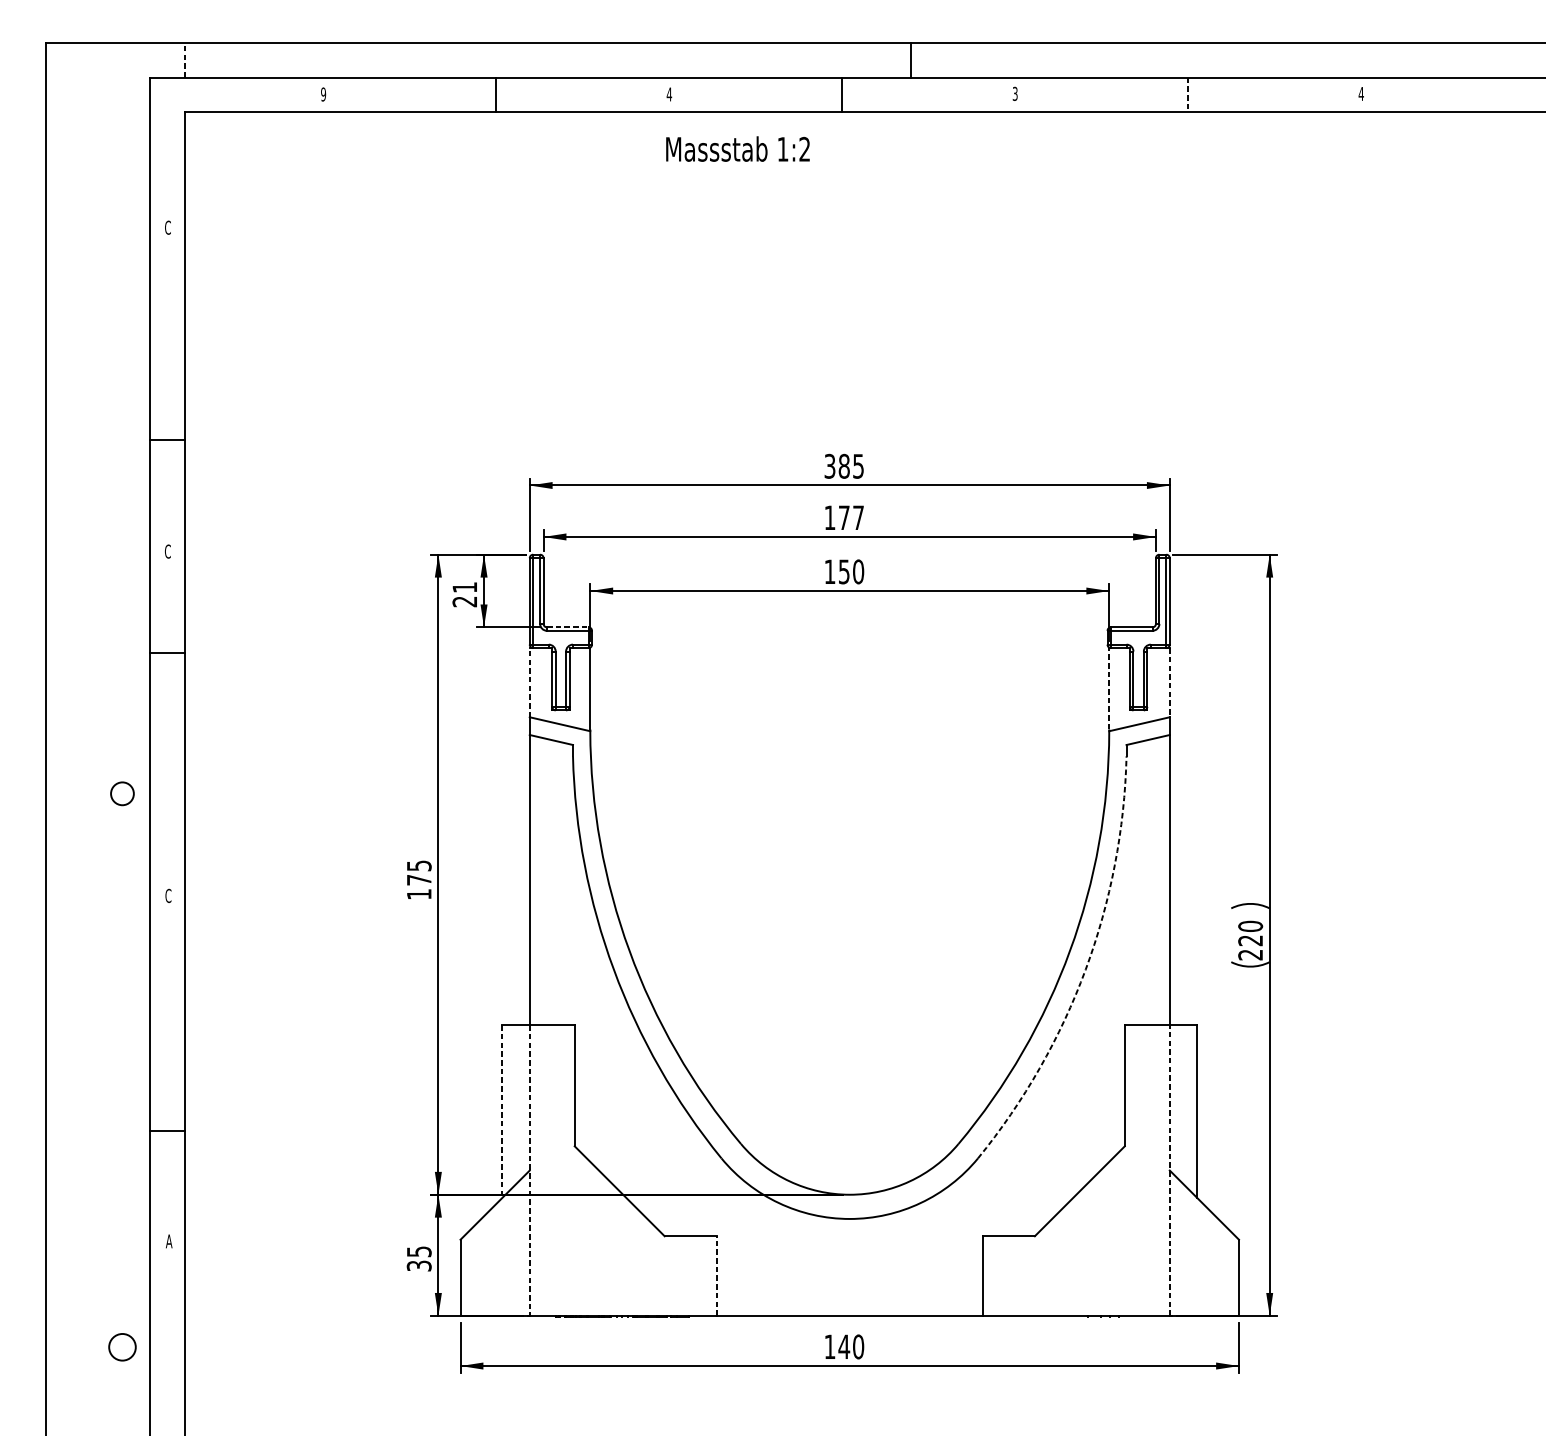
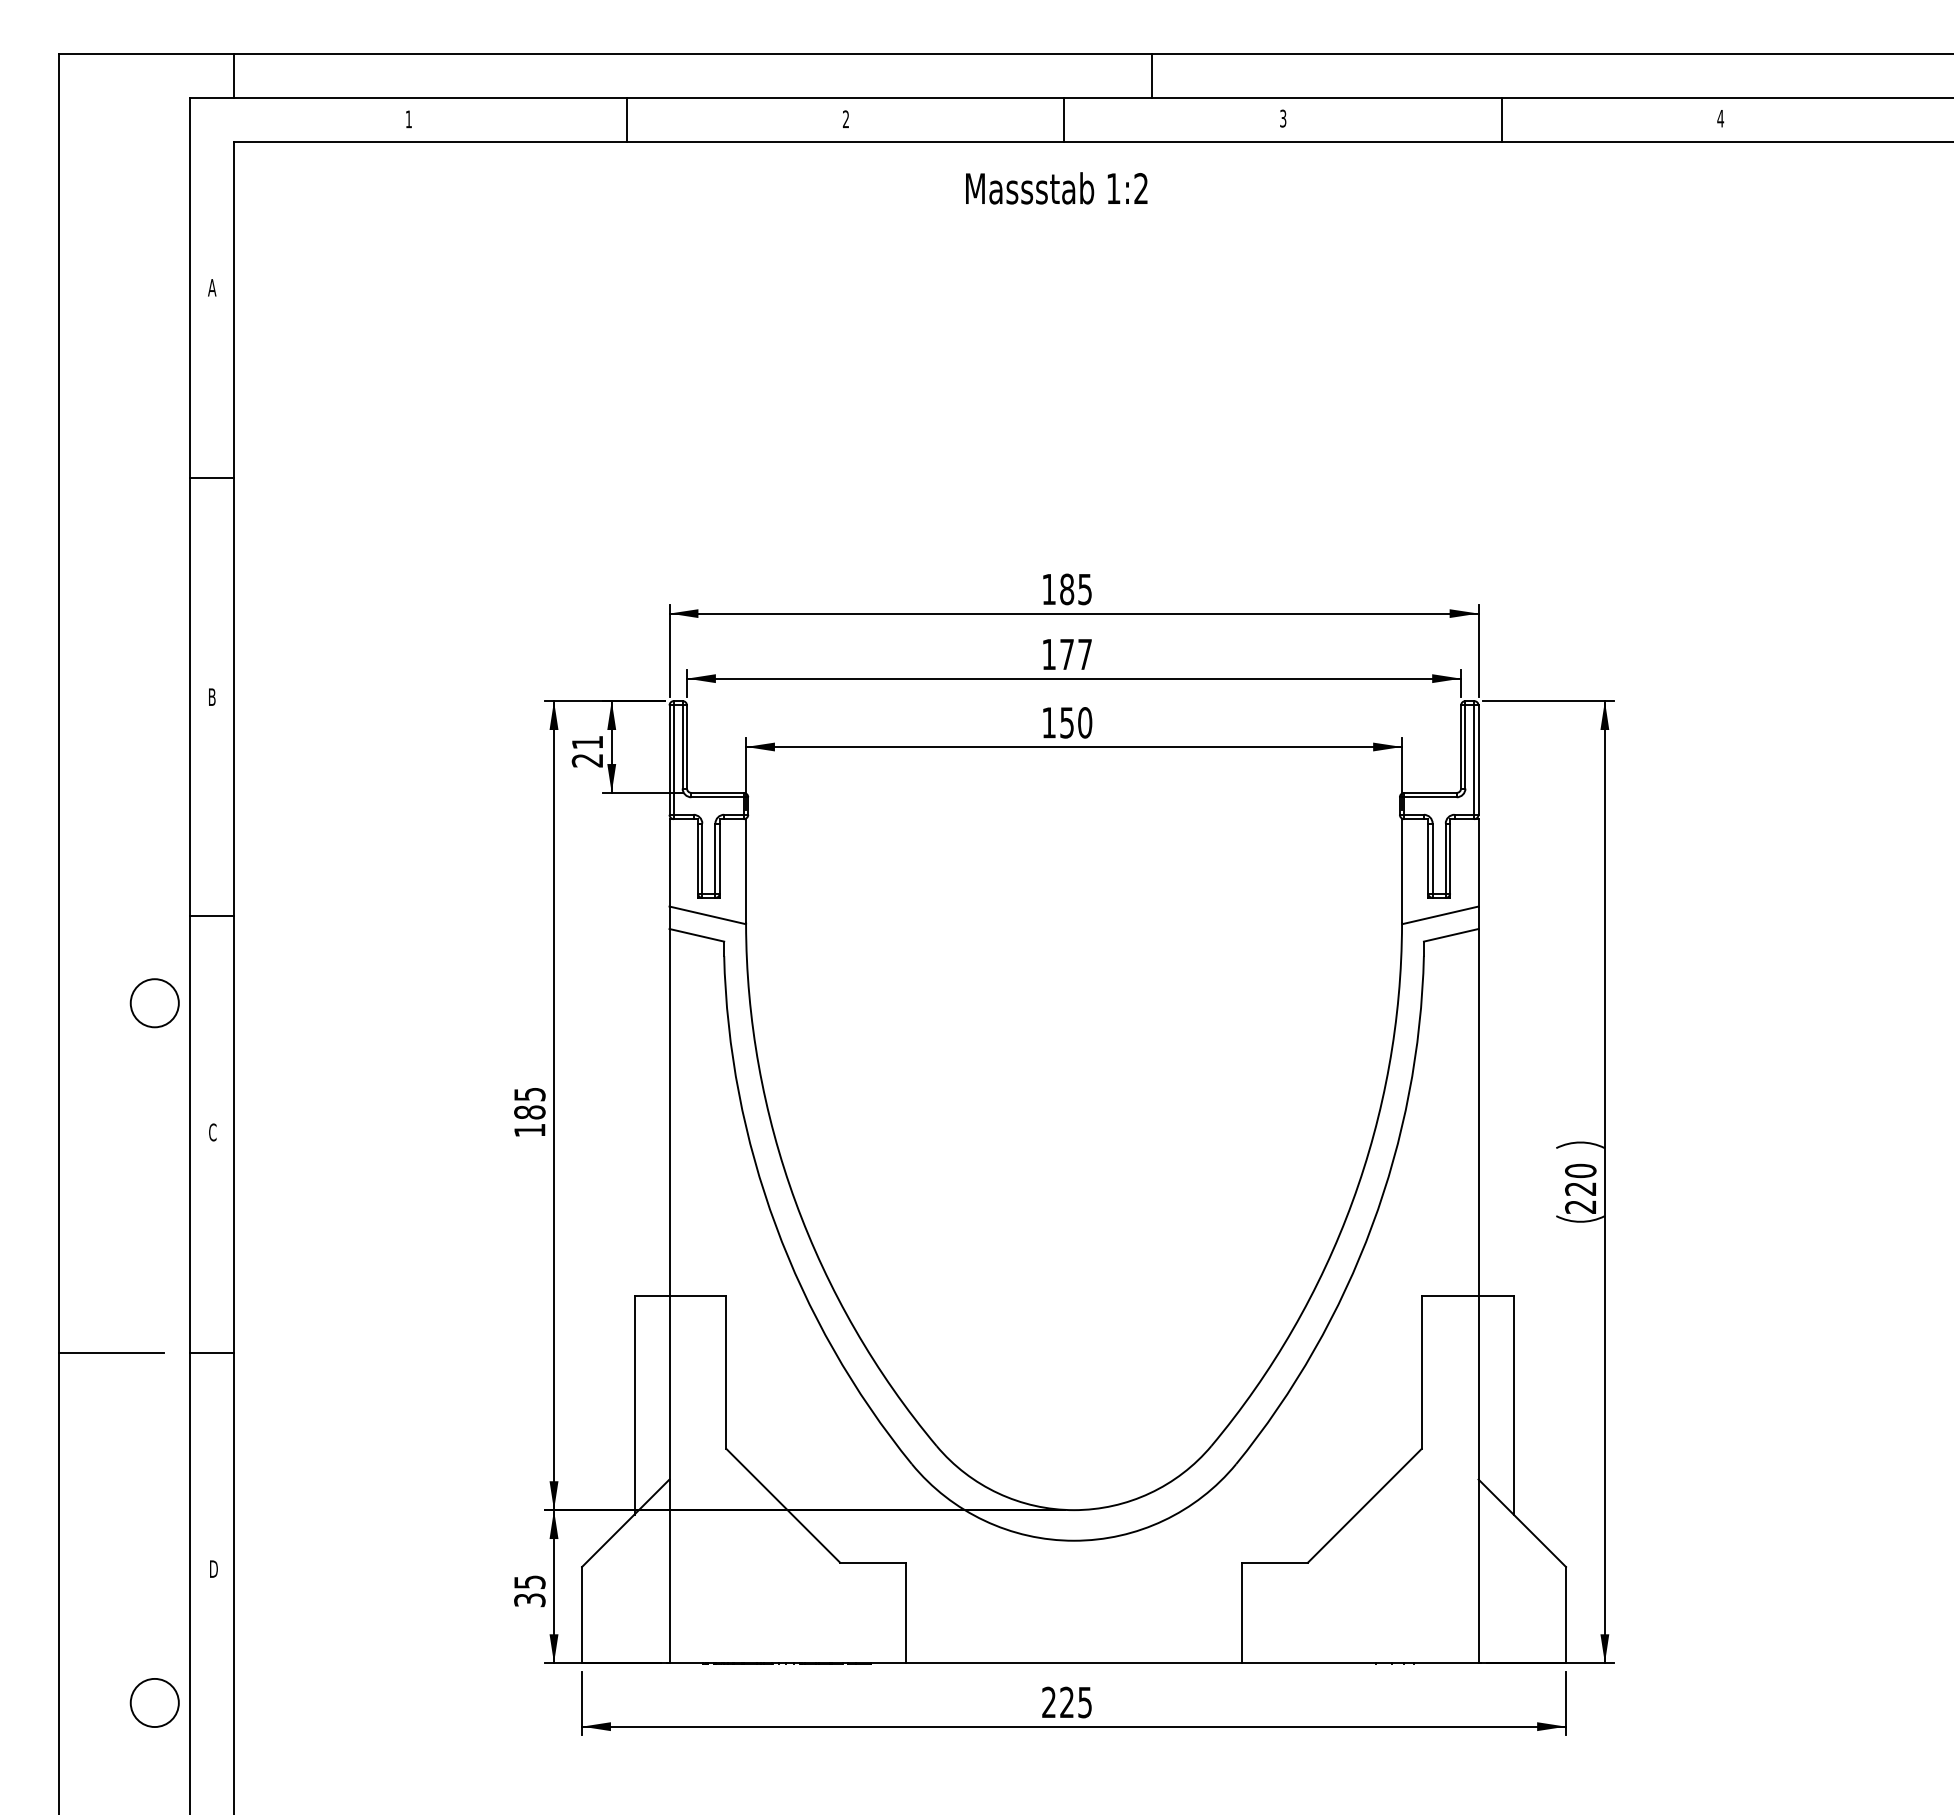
line: (184, 60) -> (233, 76), dashed -> solid
text: (323, 94) -> (408, 119), 9 -> 1
text: (668, 94) -> (845, 119), 4 -> 2
line: (1187, 94) -> (1501, 119), dashed -> solid
text: (737, 149) -> (1056, 188), moved
text: (168, 227) -> (212, 287), C -> A
line: (167, 440) -> (211, 478), moved
text: (829, 466) -> (1048, 589), 385 -> 185
text: (167, 551) -> (211, 697), C -> B
line: (568, 627) -> (718, 792), dashed -> solid
line: (167, 652) -> (211, 915), moved
line: (529, 682) -> (669, 862), dashed -> solid
line: (1169, 682) -> (1478, 862), dashed -> solid
line: (1109, 688) -> (1402, 870), dashed -> solid
circle: (122, 793) -> (154, 1003), size x1.67
text: (418, 880) -> (529, 1112), 175 -> 185
arc: (1085, 969) -> (1372, 1225), dashed -> solid
line: (87, 1070) -> (110, 1353), added
line: (502, 1111) -> (634, 1405), dashed -> solid
line: (167, 1130) -> (211, 1353), moved
line: (529, 1170) -> (669, 1479), dashed -> solid
line: (1169, 1170) -> (1478, 1479), dashed -> solid
text: (168, 1240) -> (213, 1568), A -> D
line: (716, 1275) -> (905, 1612), dashed -> solid
circle: (122, 1346) -> (154, 1702), size x1.43
text: (844, 1346) -> (1067, 1702), 140 -> 225

